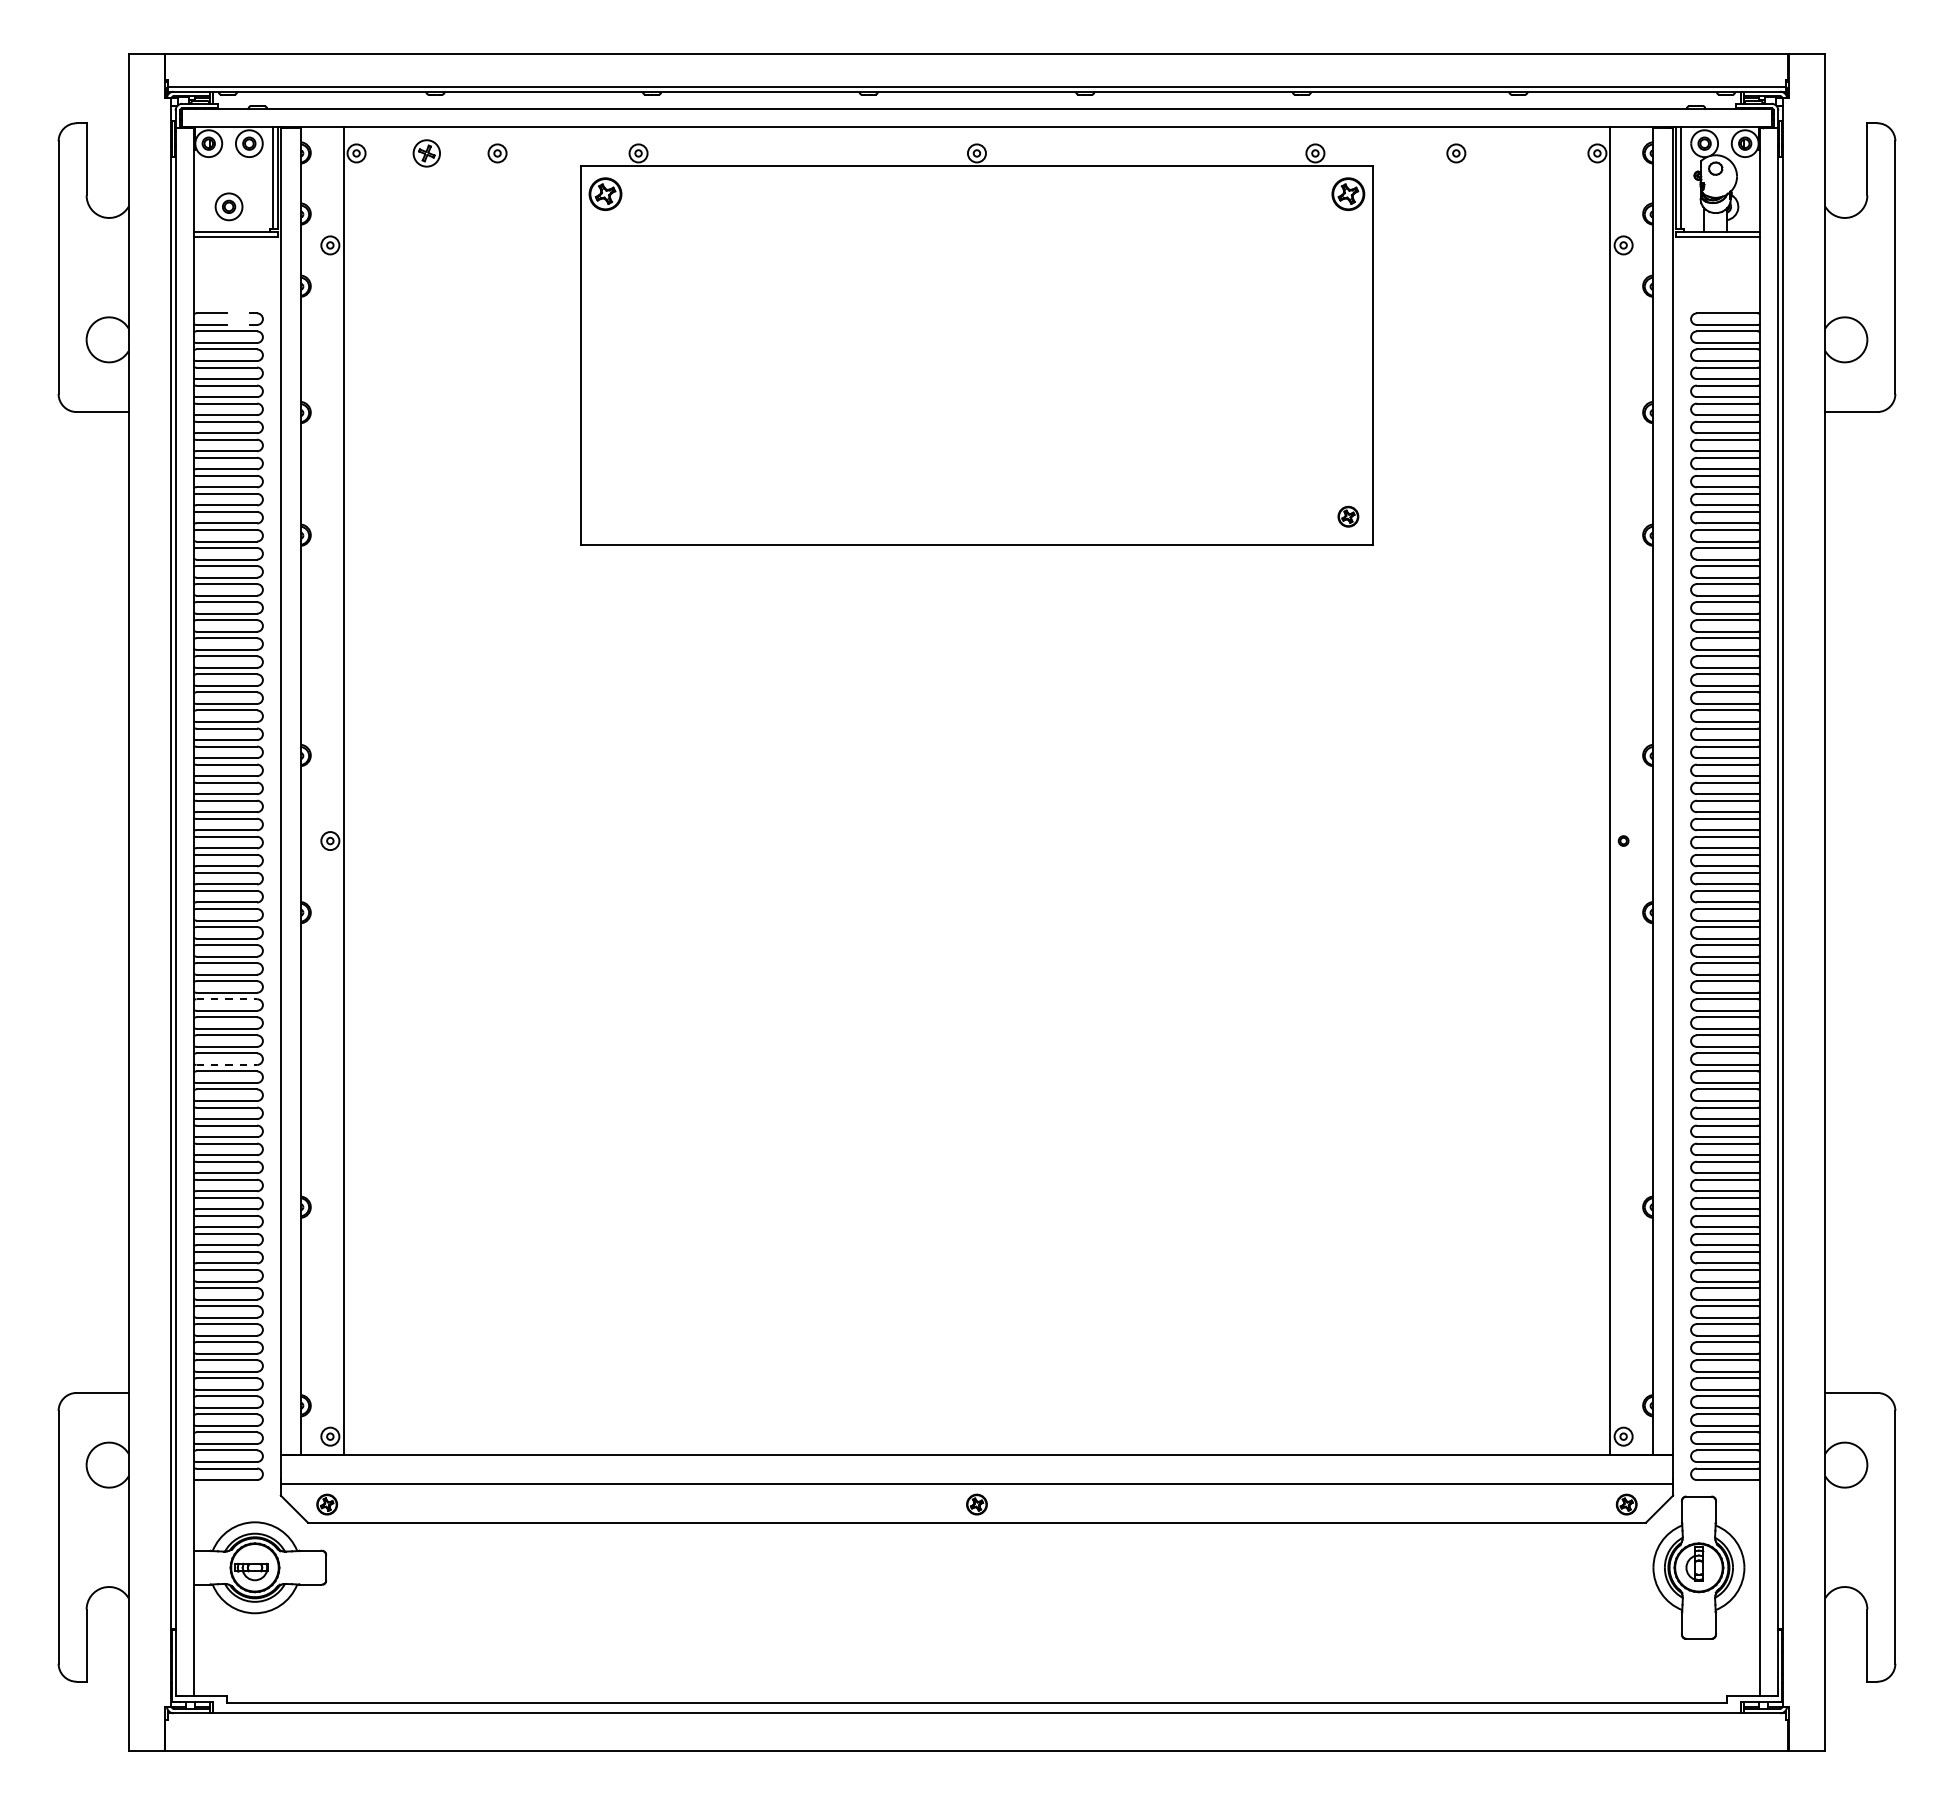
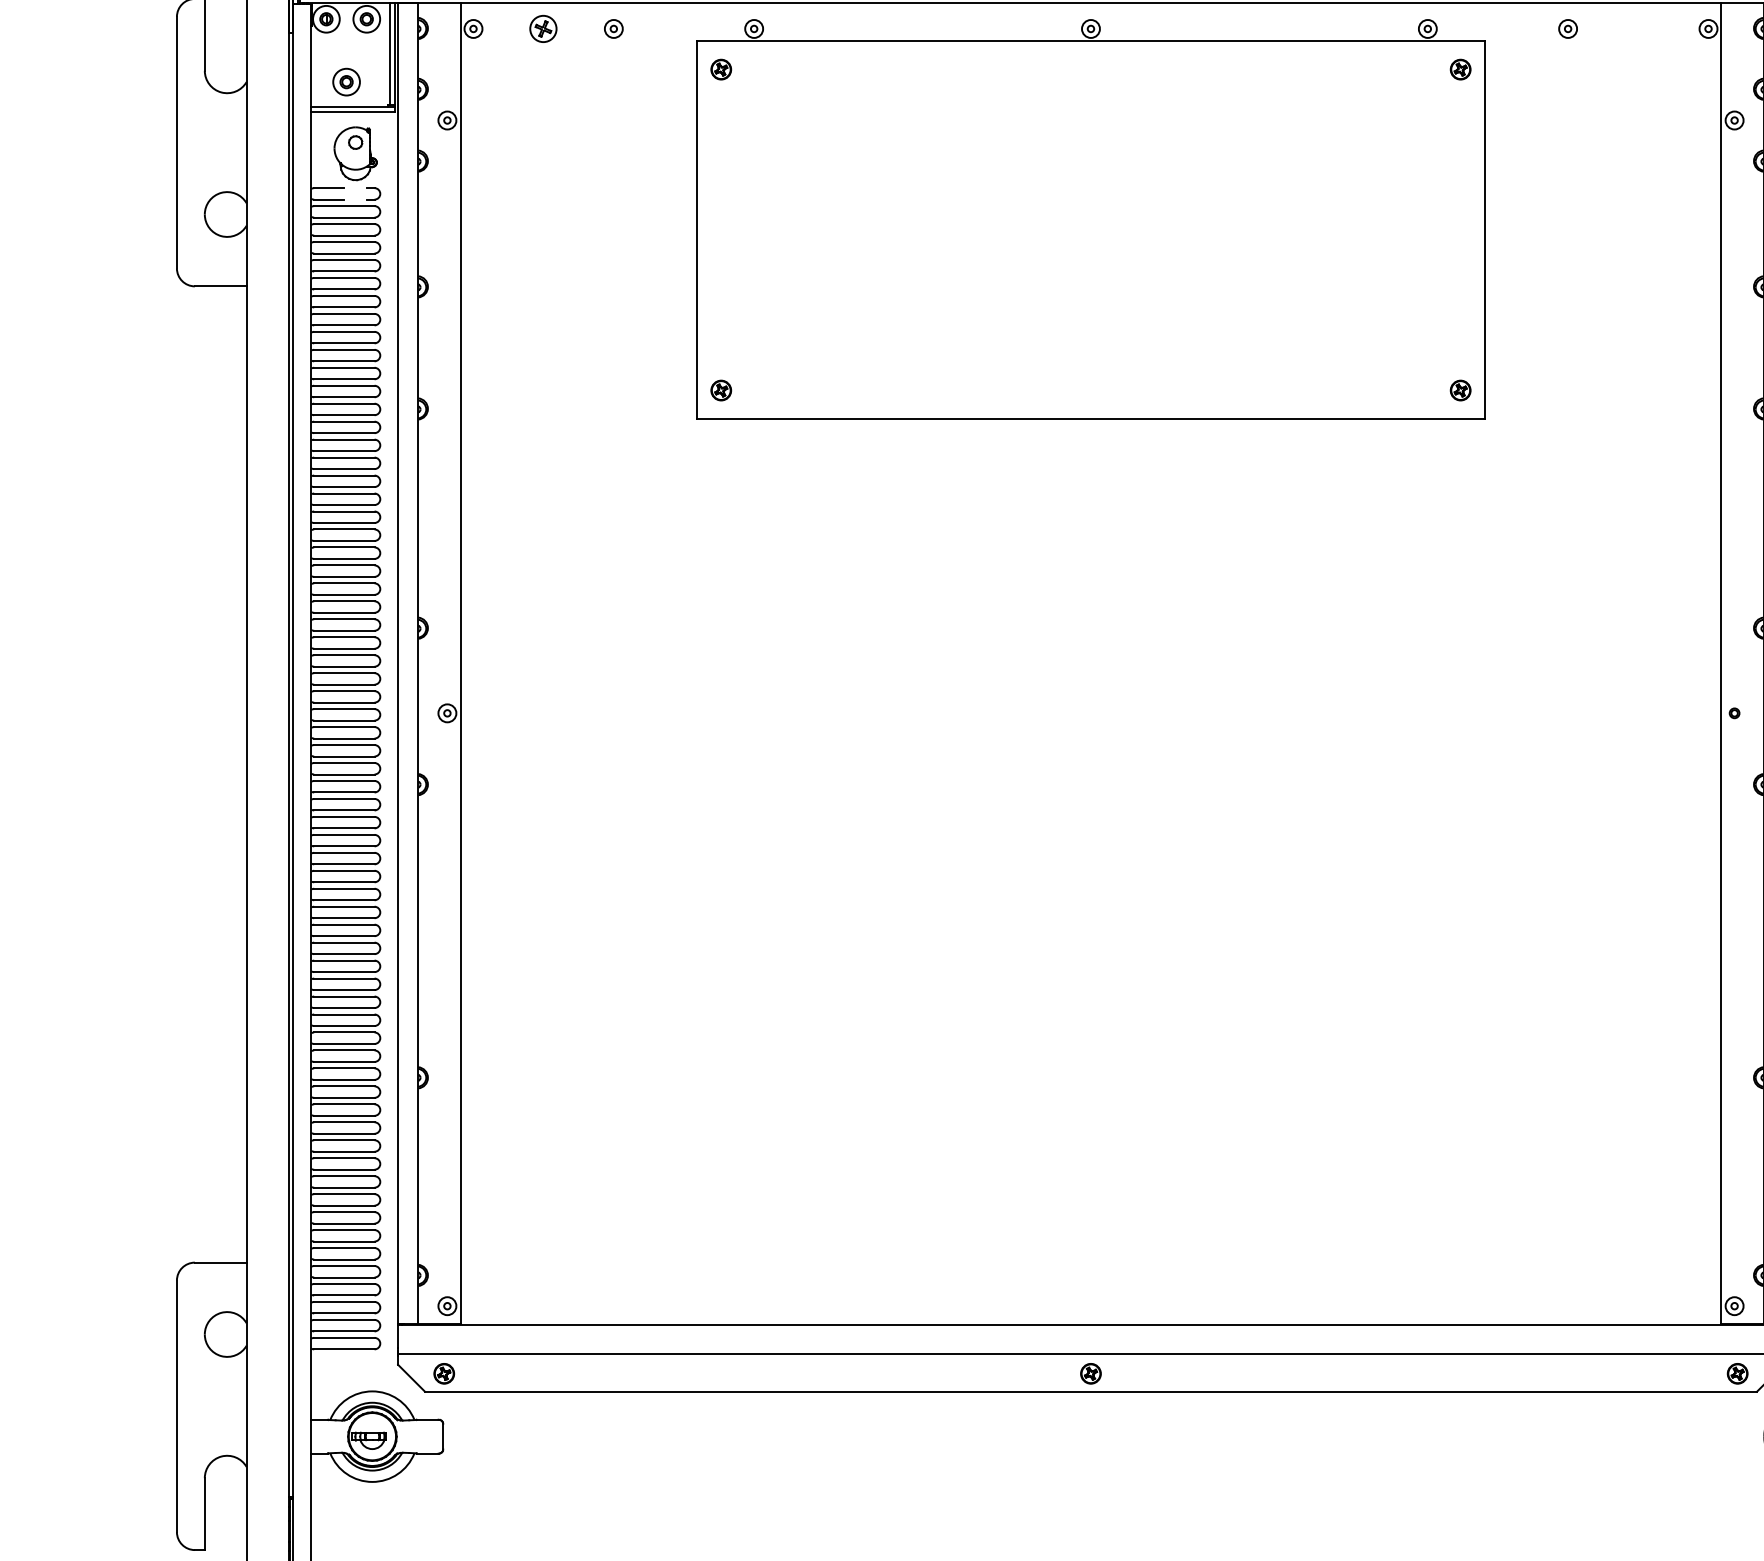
part: (605, 194) -> (721, 69), size x0.62
part: (1348, 194) -> (1460, 69), size x0.62
part: (238, 278) -> (355, 153), added
part: (605, 516) -> (721, 390), added
line: (227, 999) -> (345, 871), dashed -> solid
line: (227, 1064) -> (345, 935), dashed -> solid

